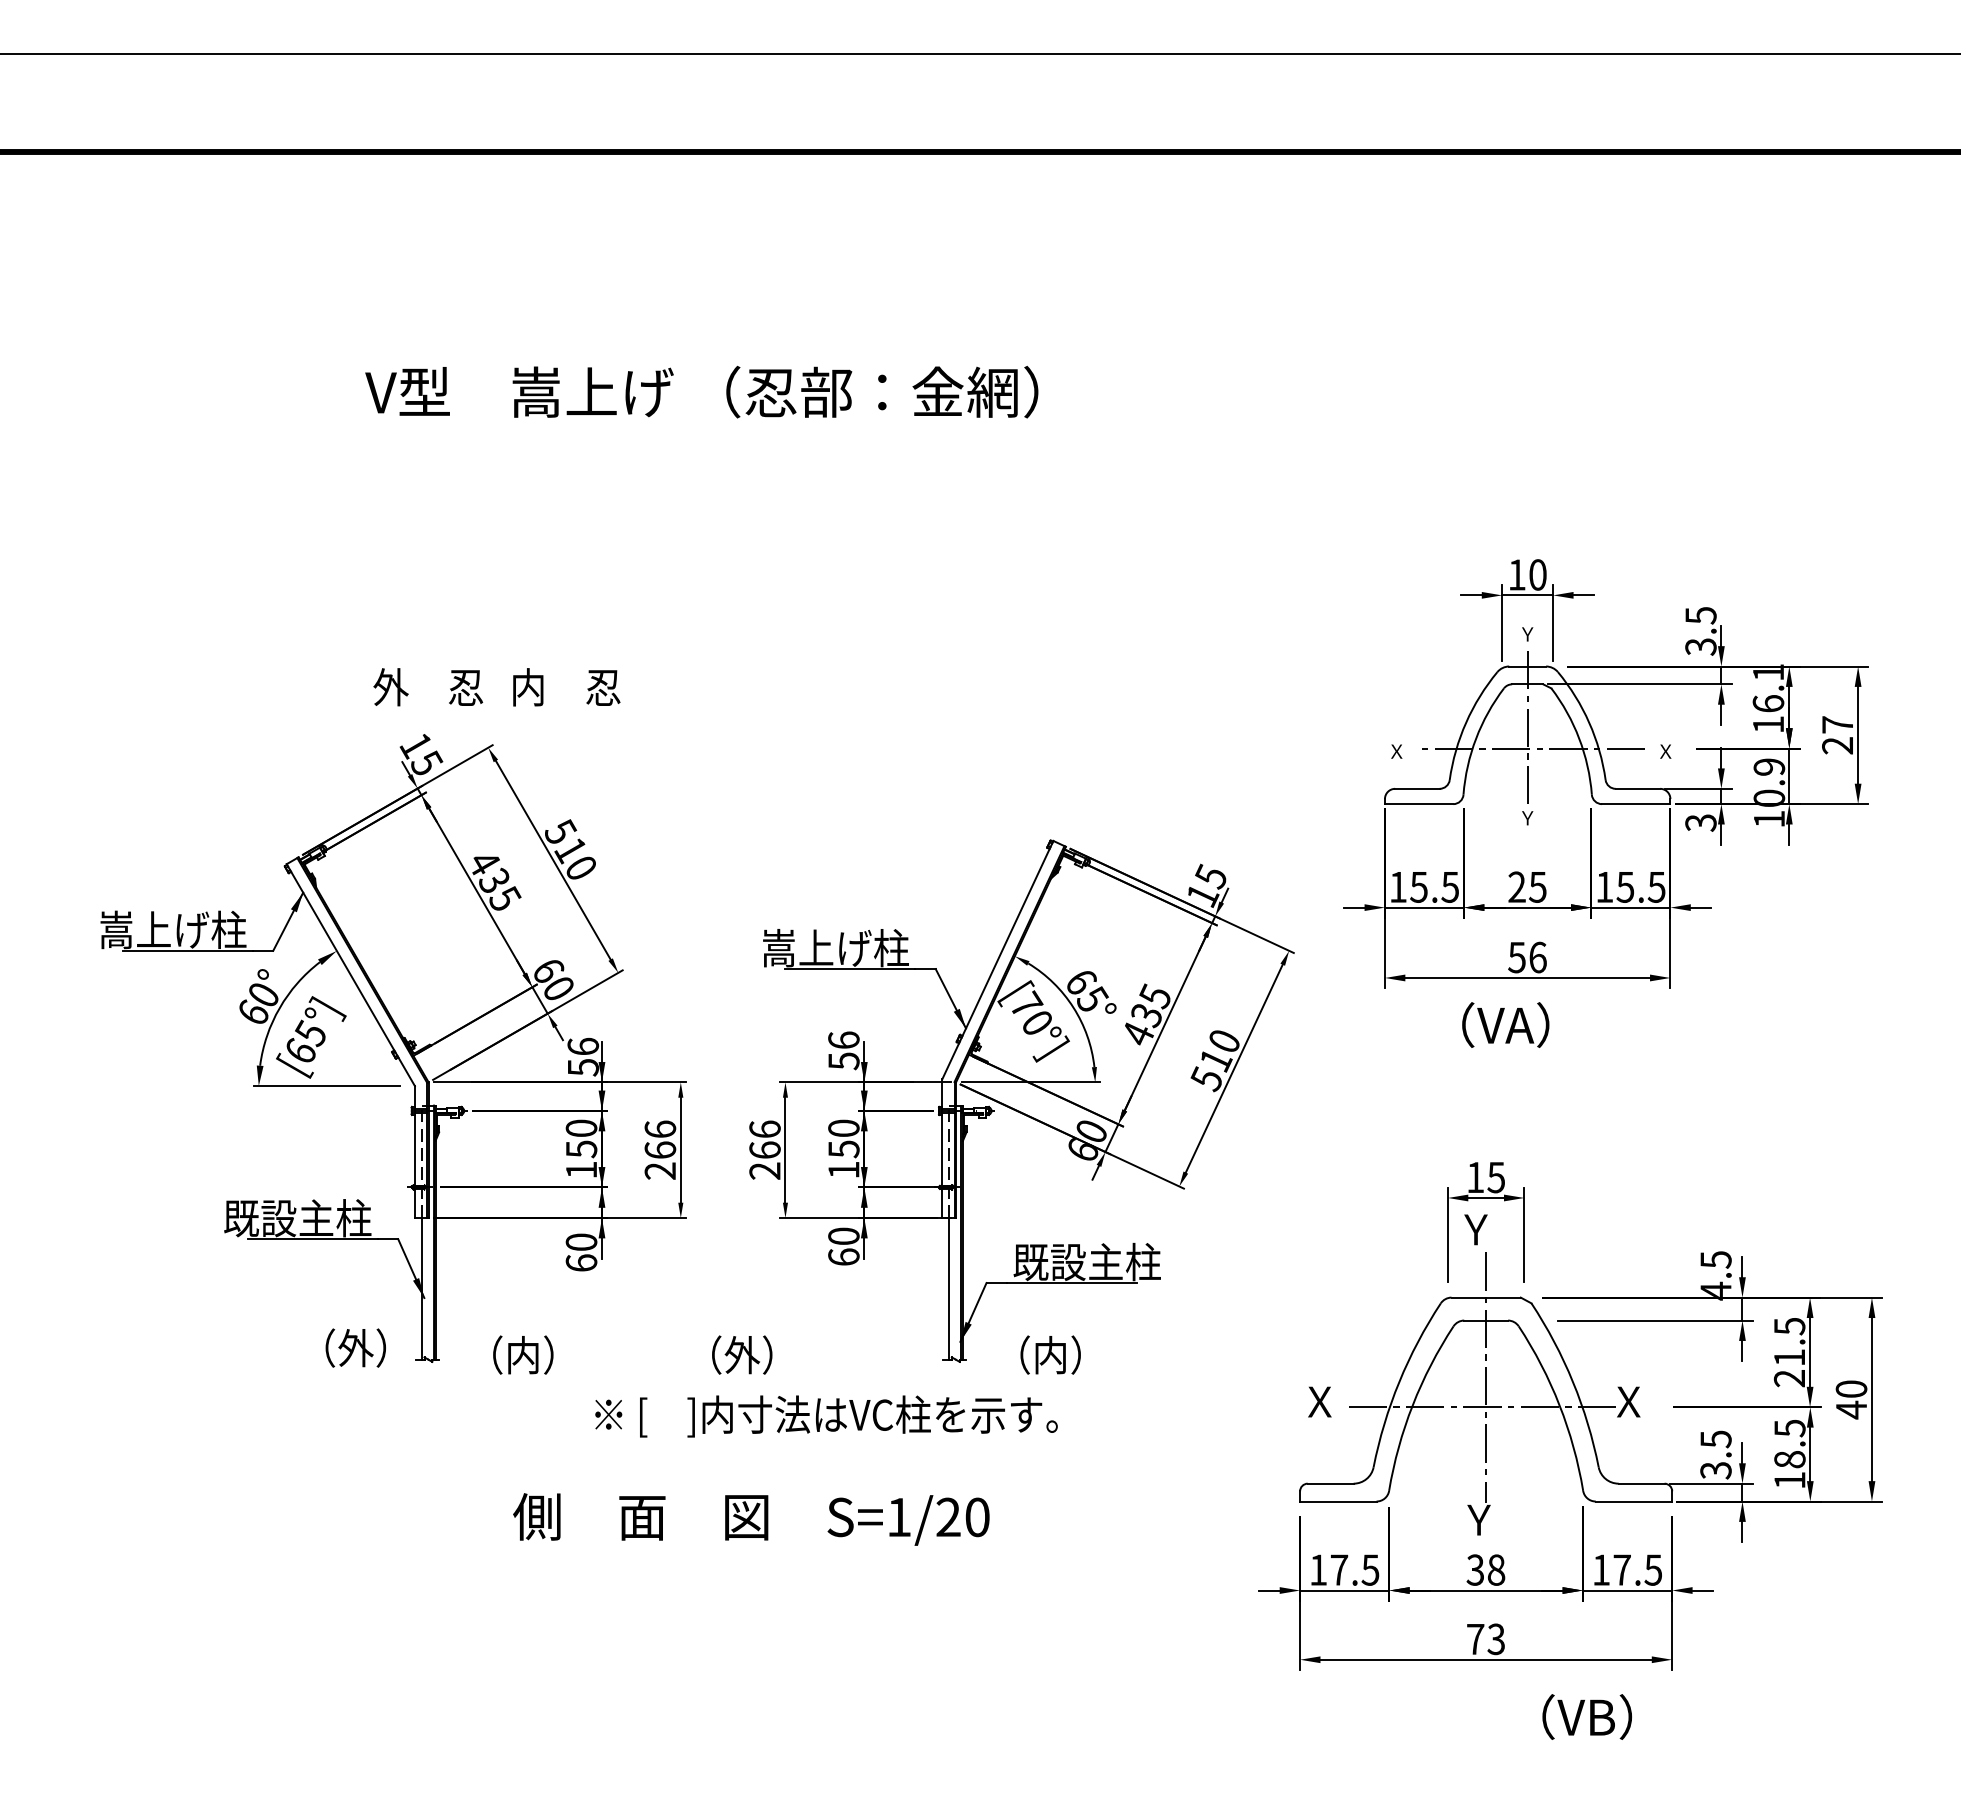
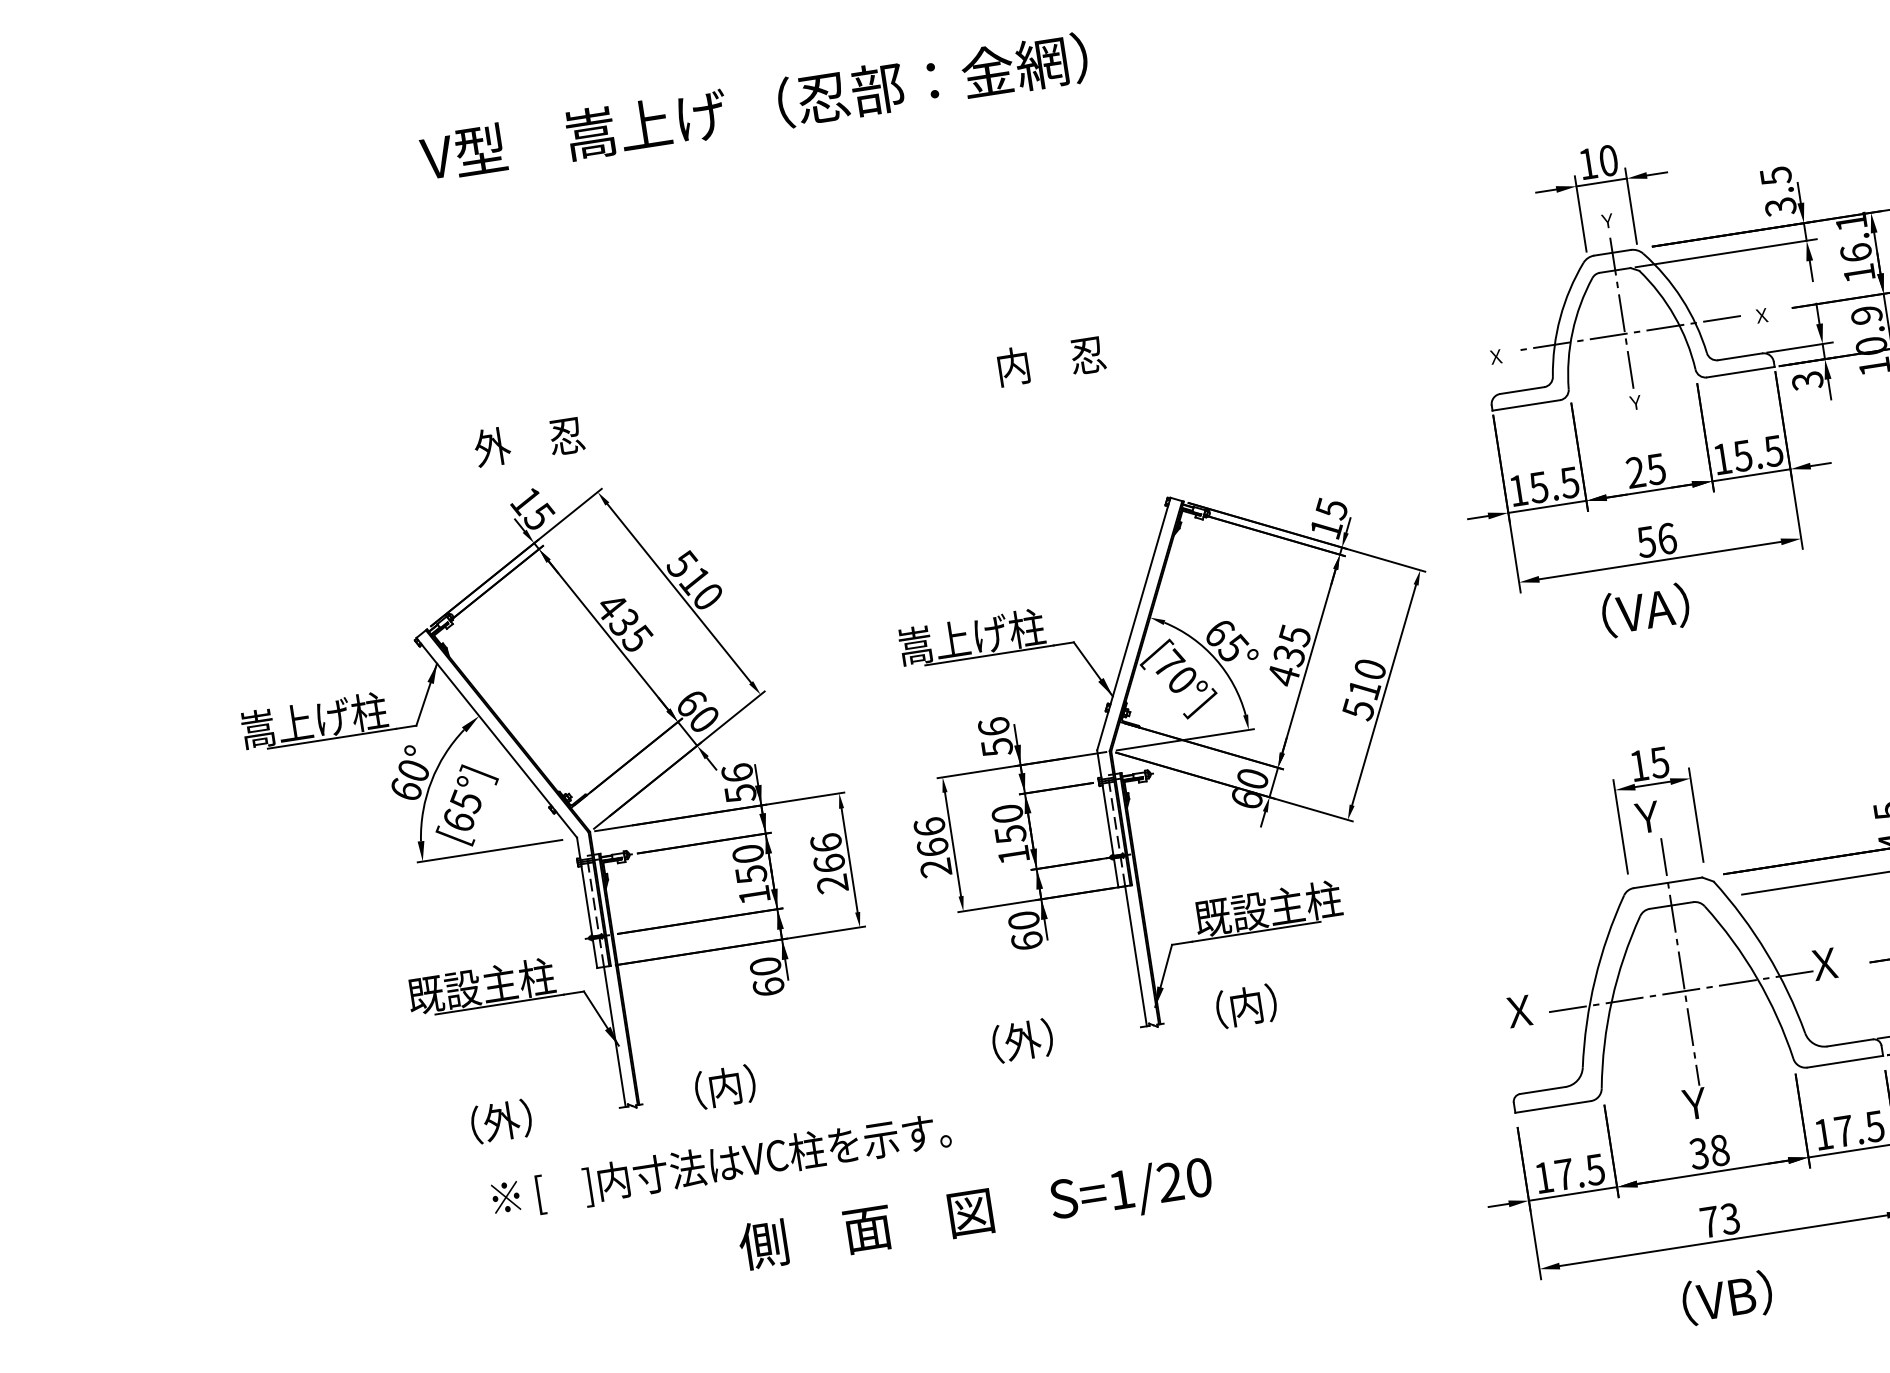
text: (566, 687) -> (1051, 360), moved
text: (355, 1347) -> (501, 1121), moved
text: (742, 1354) -> (1022, 1040), moved
text: (826, 1416) -> (721, 1165), moved
text: (1586, 1716) -> (1726, 1297), moved

